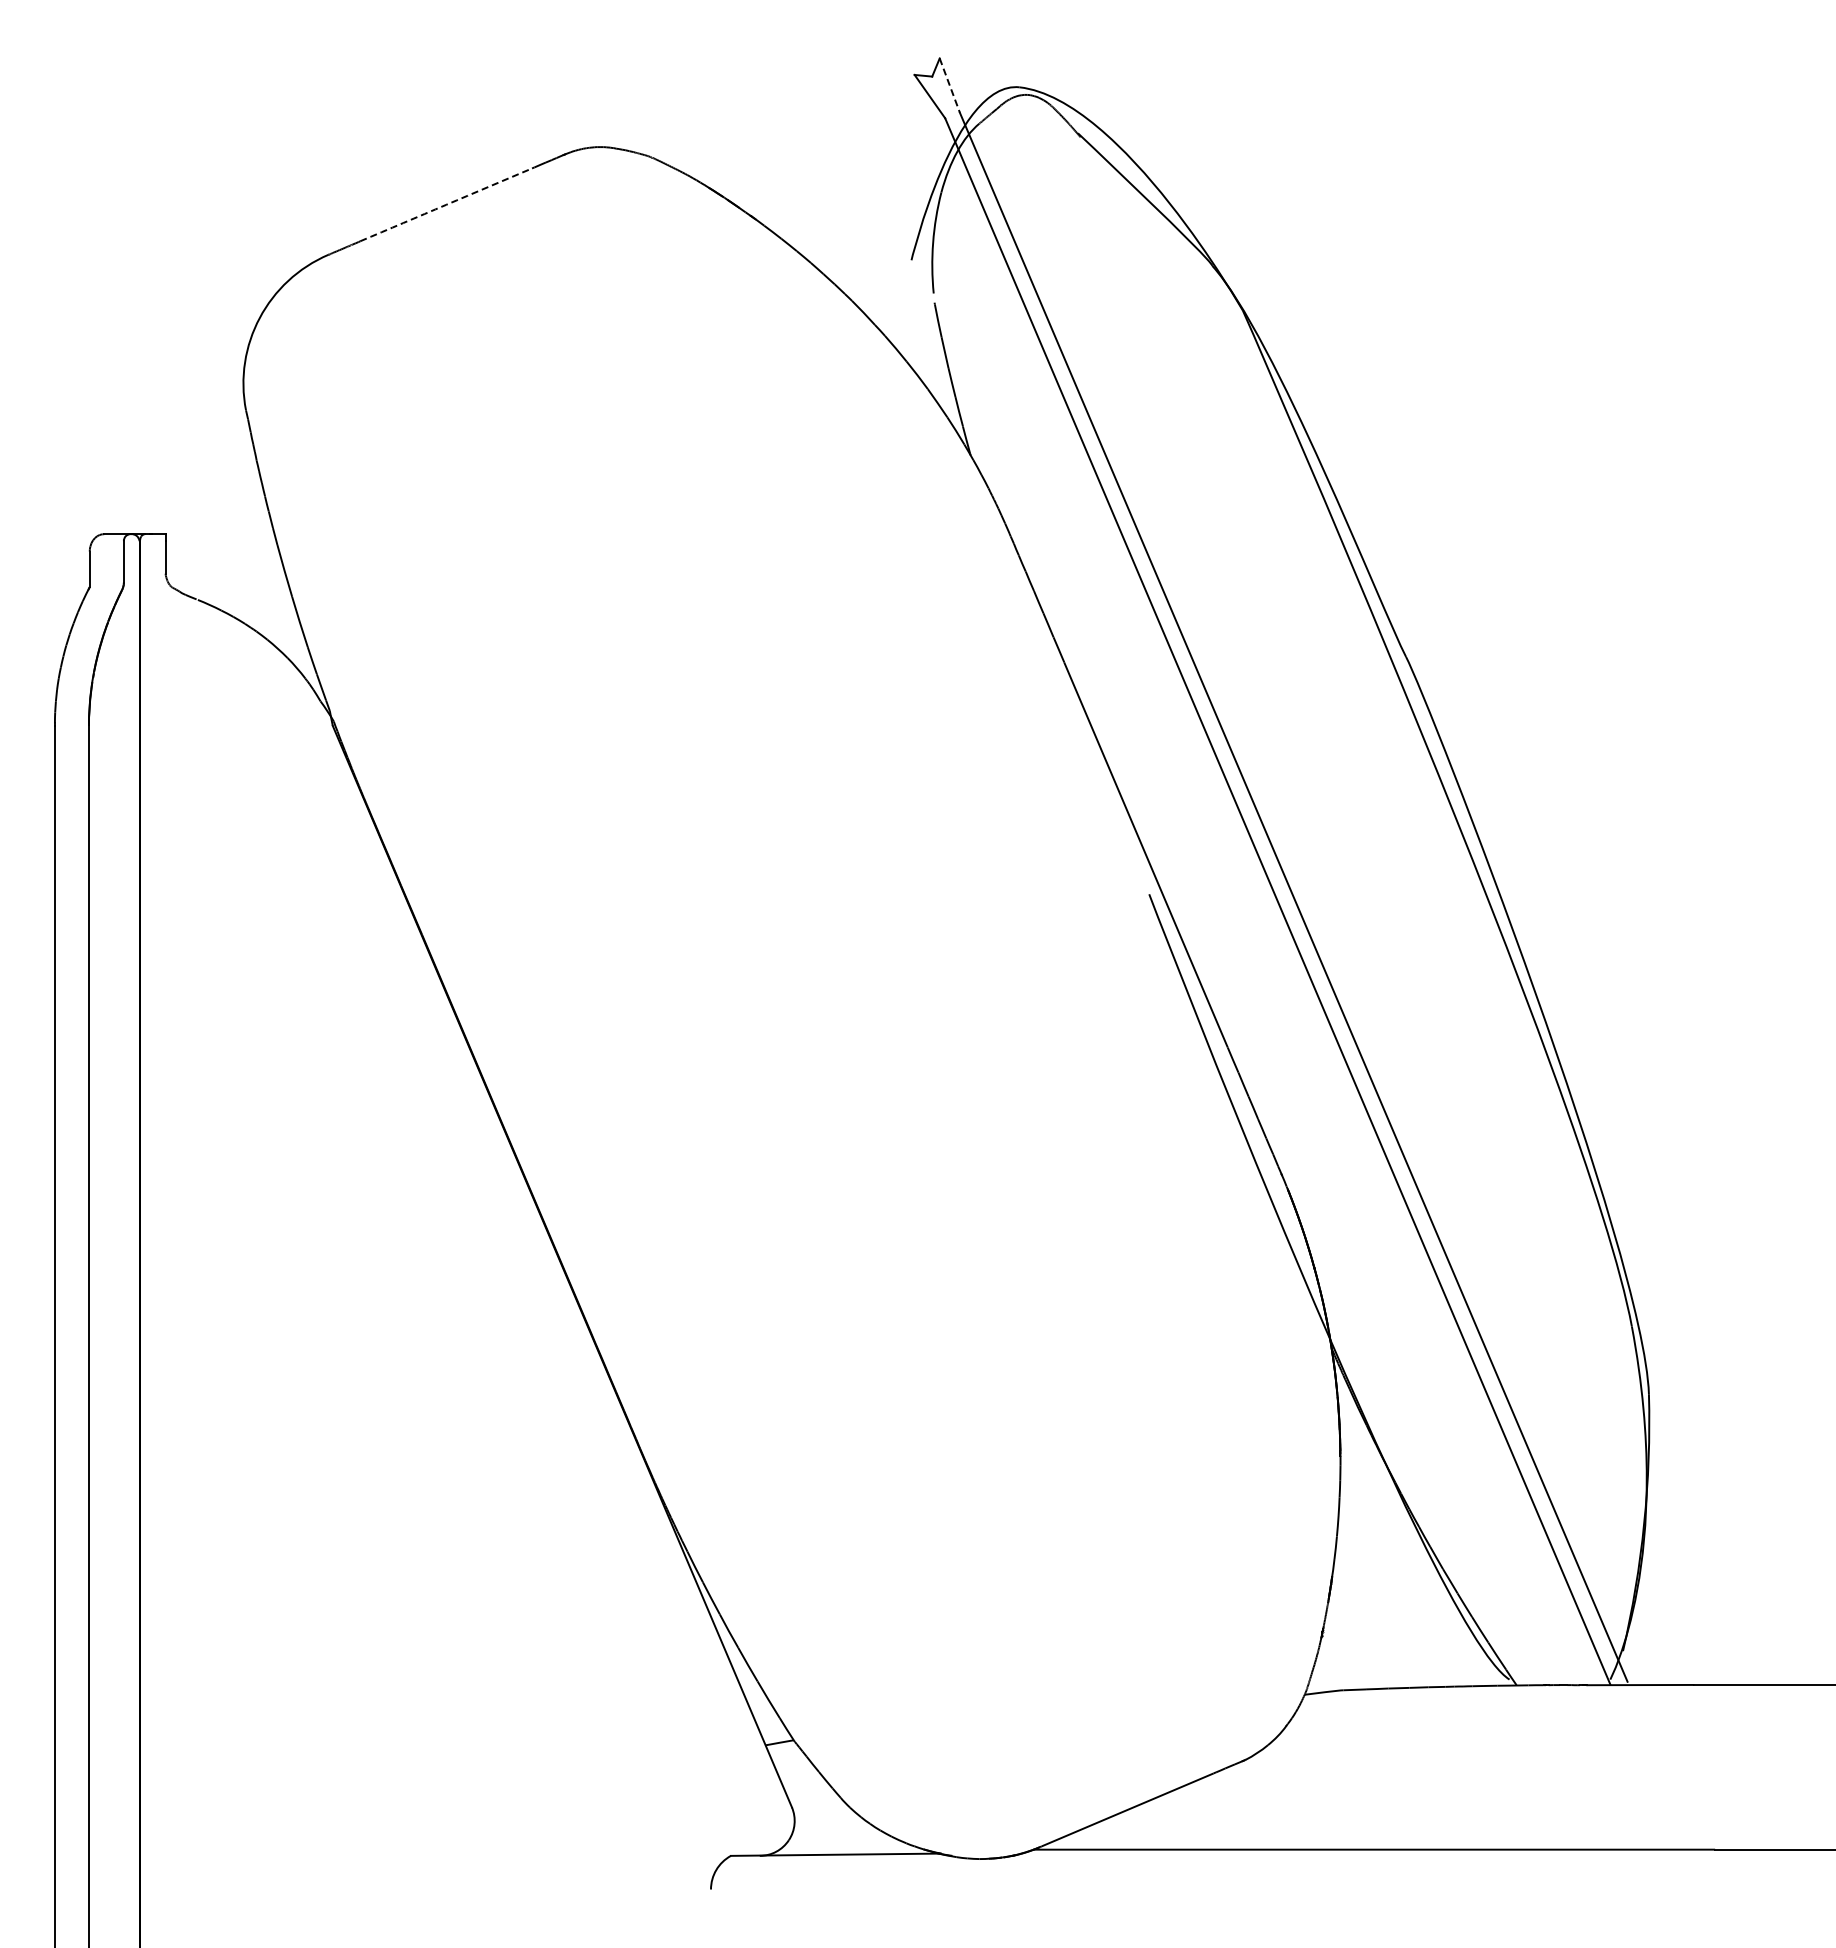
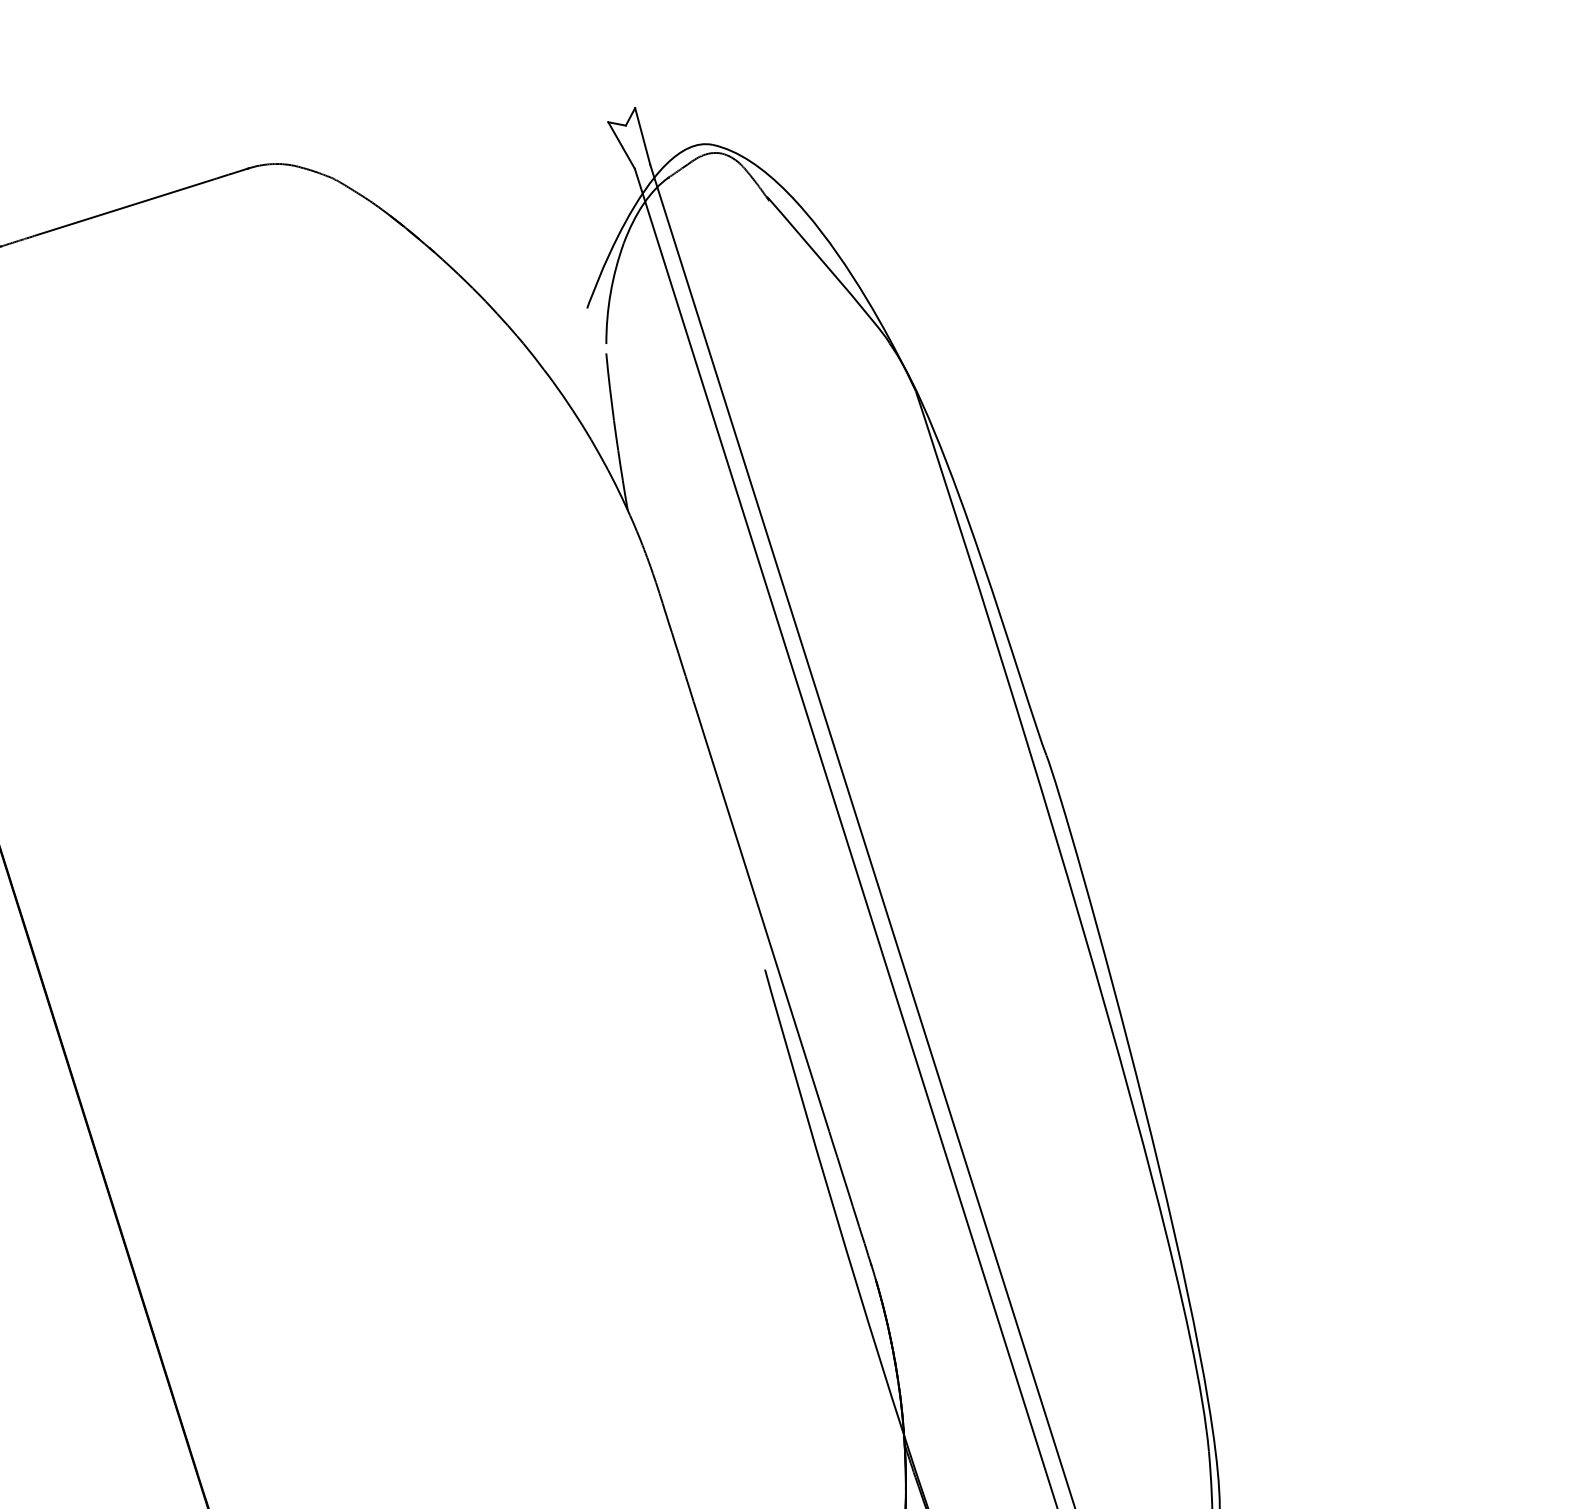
line: (949, 86) -> (642, 137), dashed -> solid
arc: (446, 204) -> (124, 207), dashed -> solid

